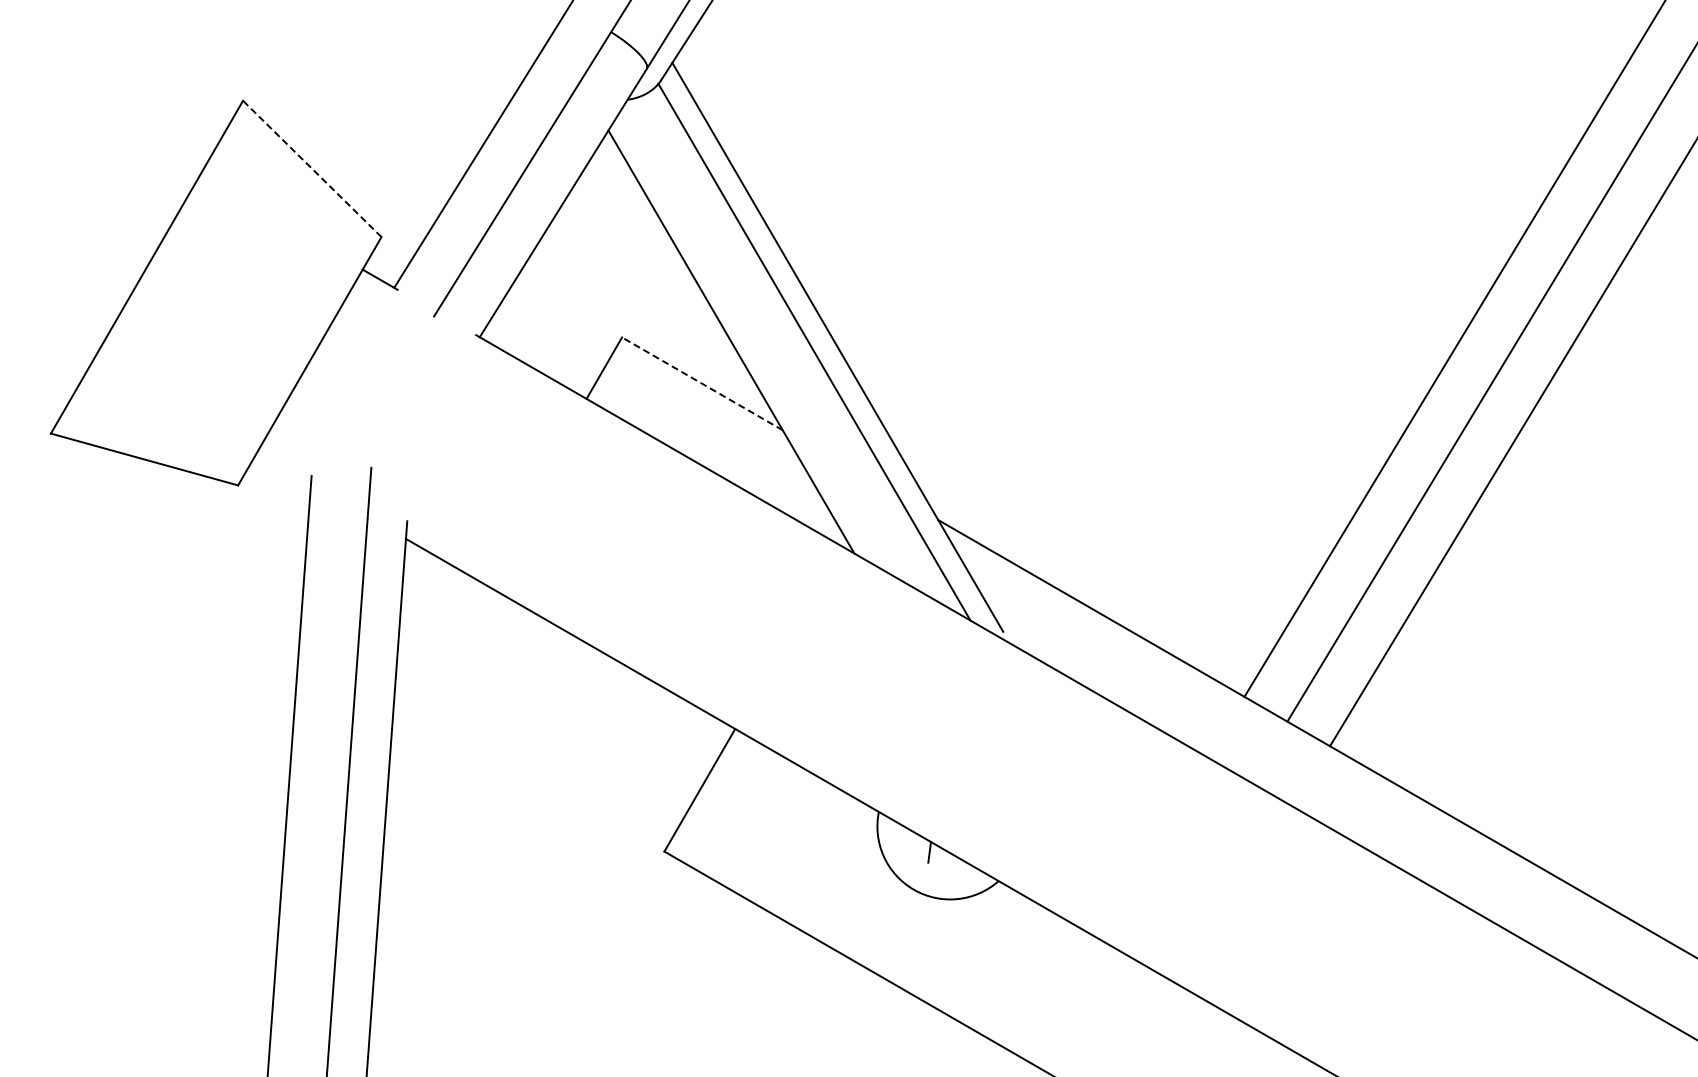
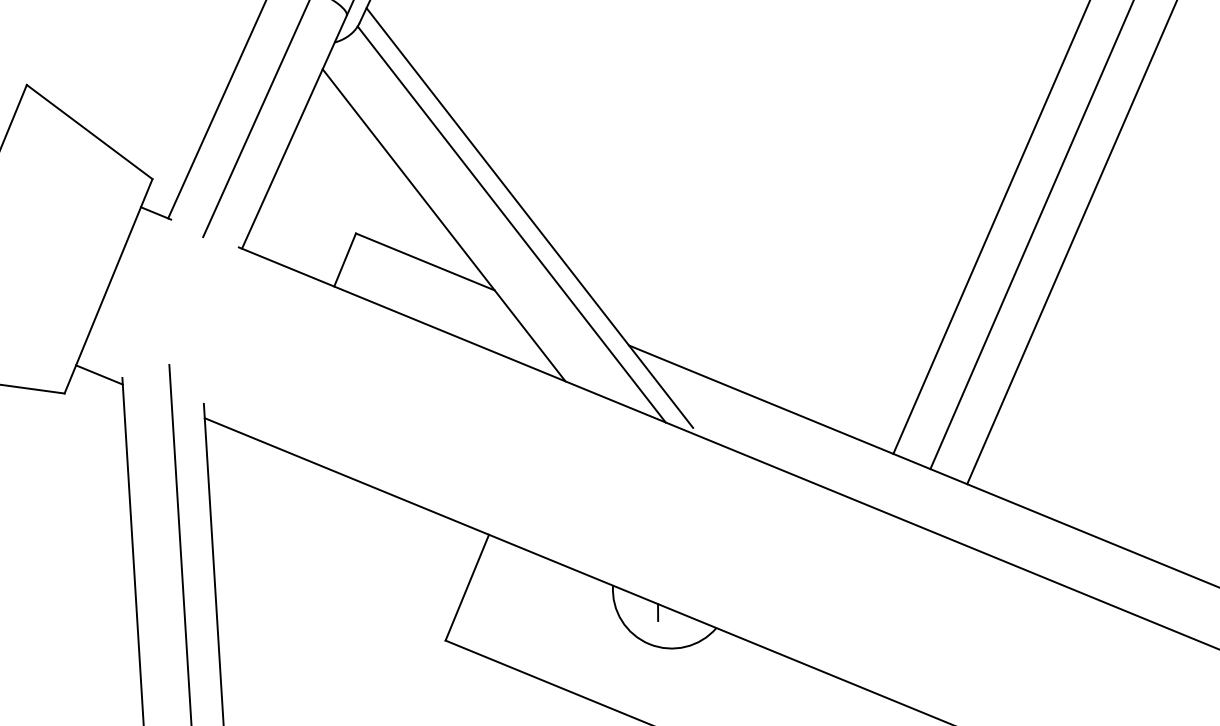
line: (311, 168) -> (89, 131), dashed -> solid
line: (702, 383) -> (425, 261), dashed -> solid
line: (283, 468) -> (99, 375), added

